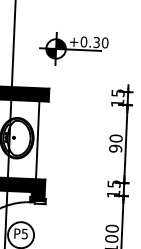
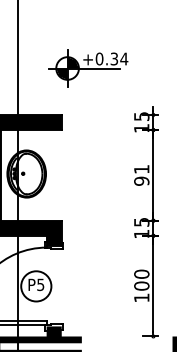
text: (105, 42) -> (124, 58), +0.30 -> +0.34
text: (115, 138) -> (141, 169), 90 -> 91
line: (37, 140) -> (50, 175), removed

